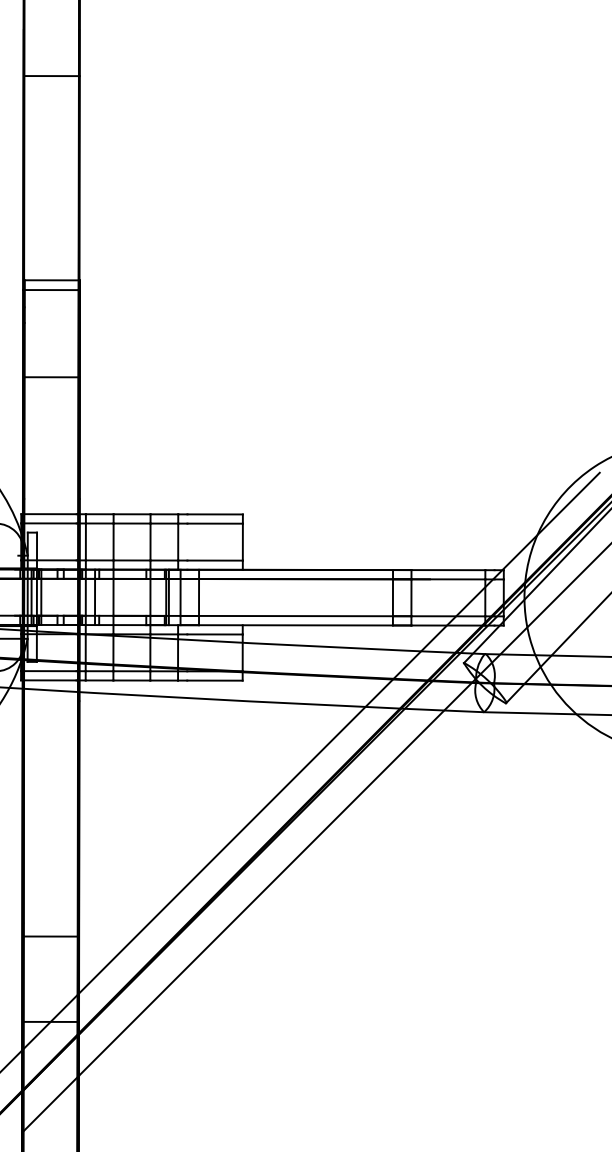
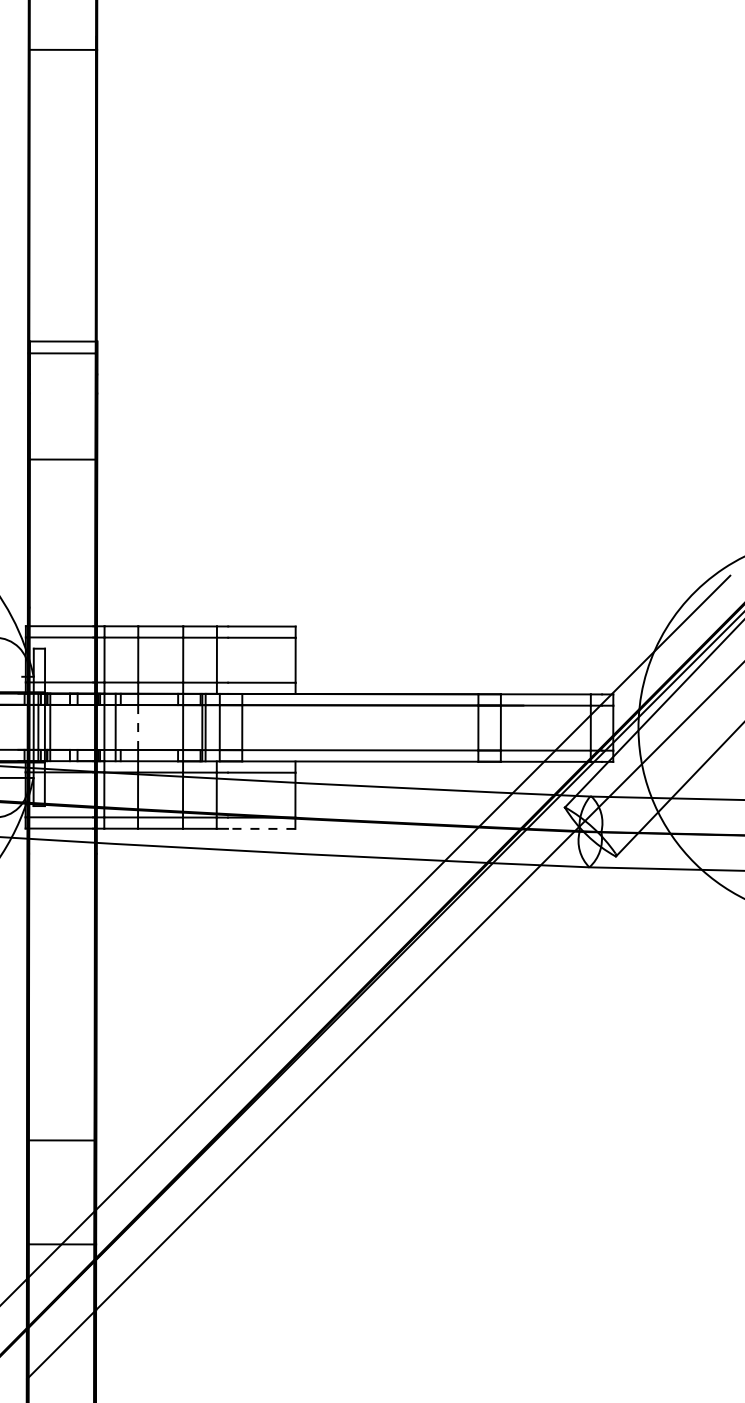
line: (52, 75) -> (63, 49), moved
line: (113, 597) -> (138, 727), solid -> dashed
line: (214, 680) -> (261, 828), solid -> dashed

